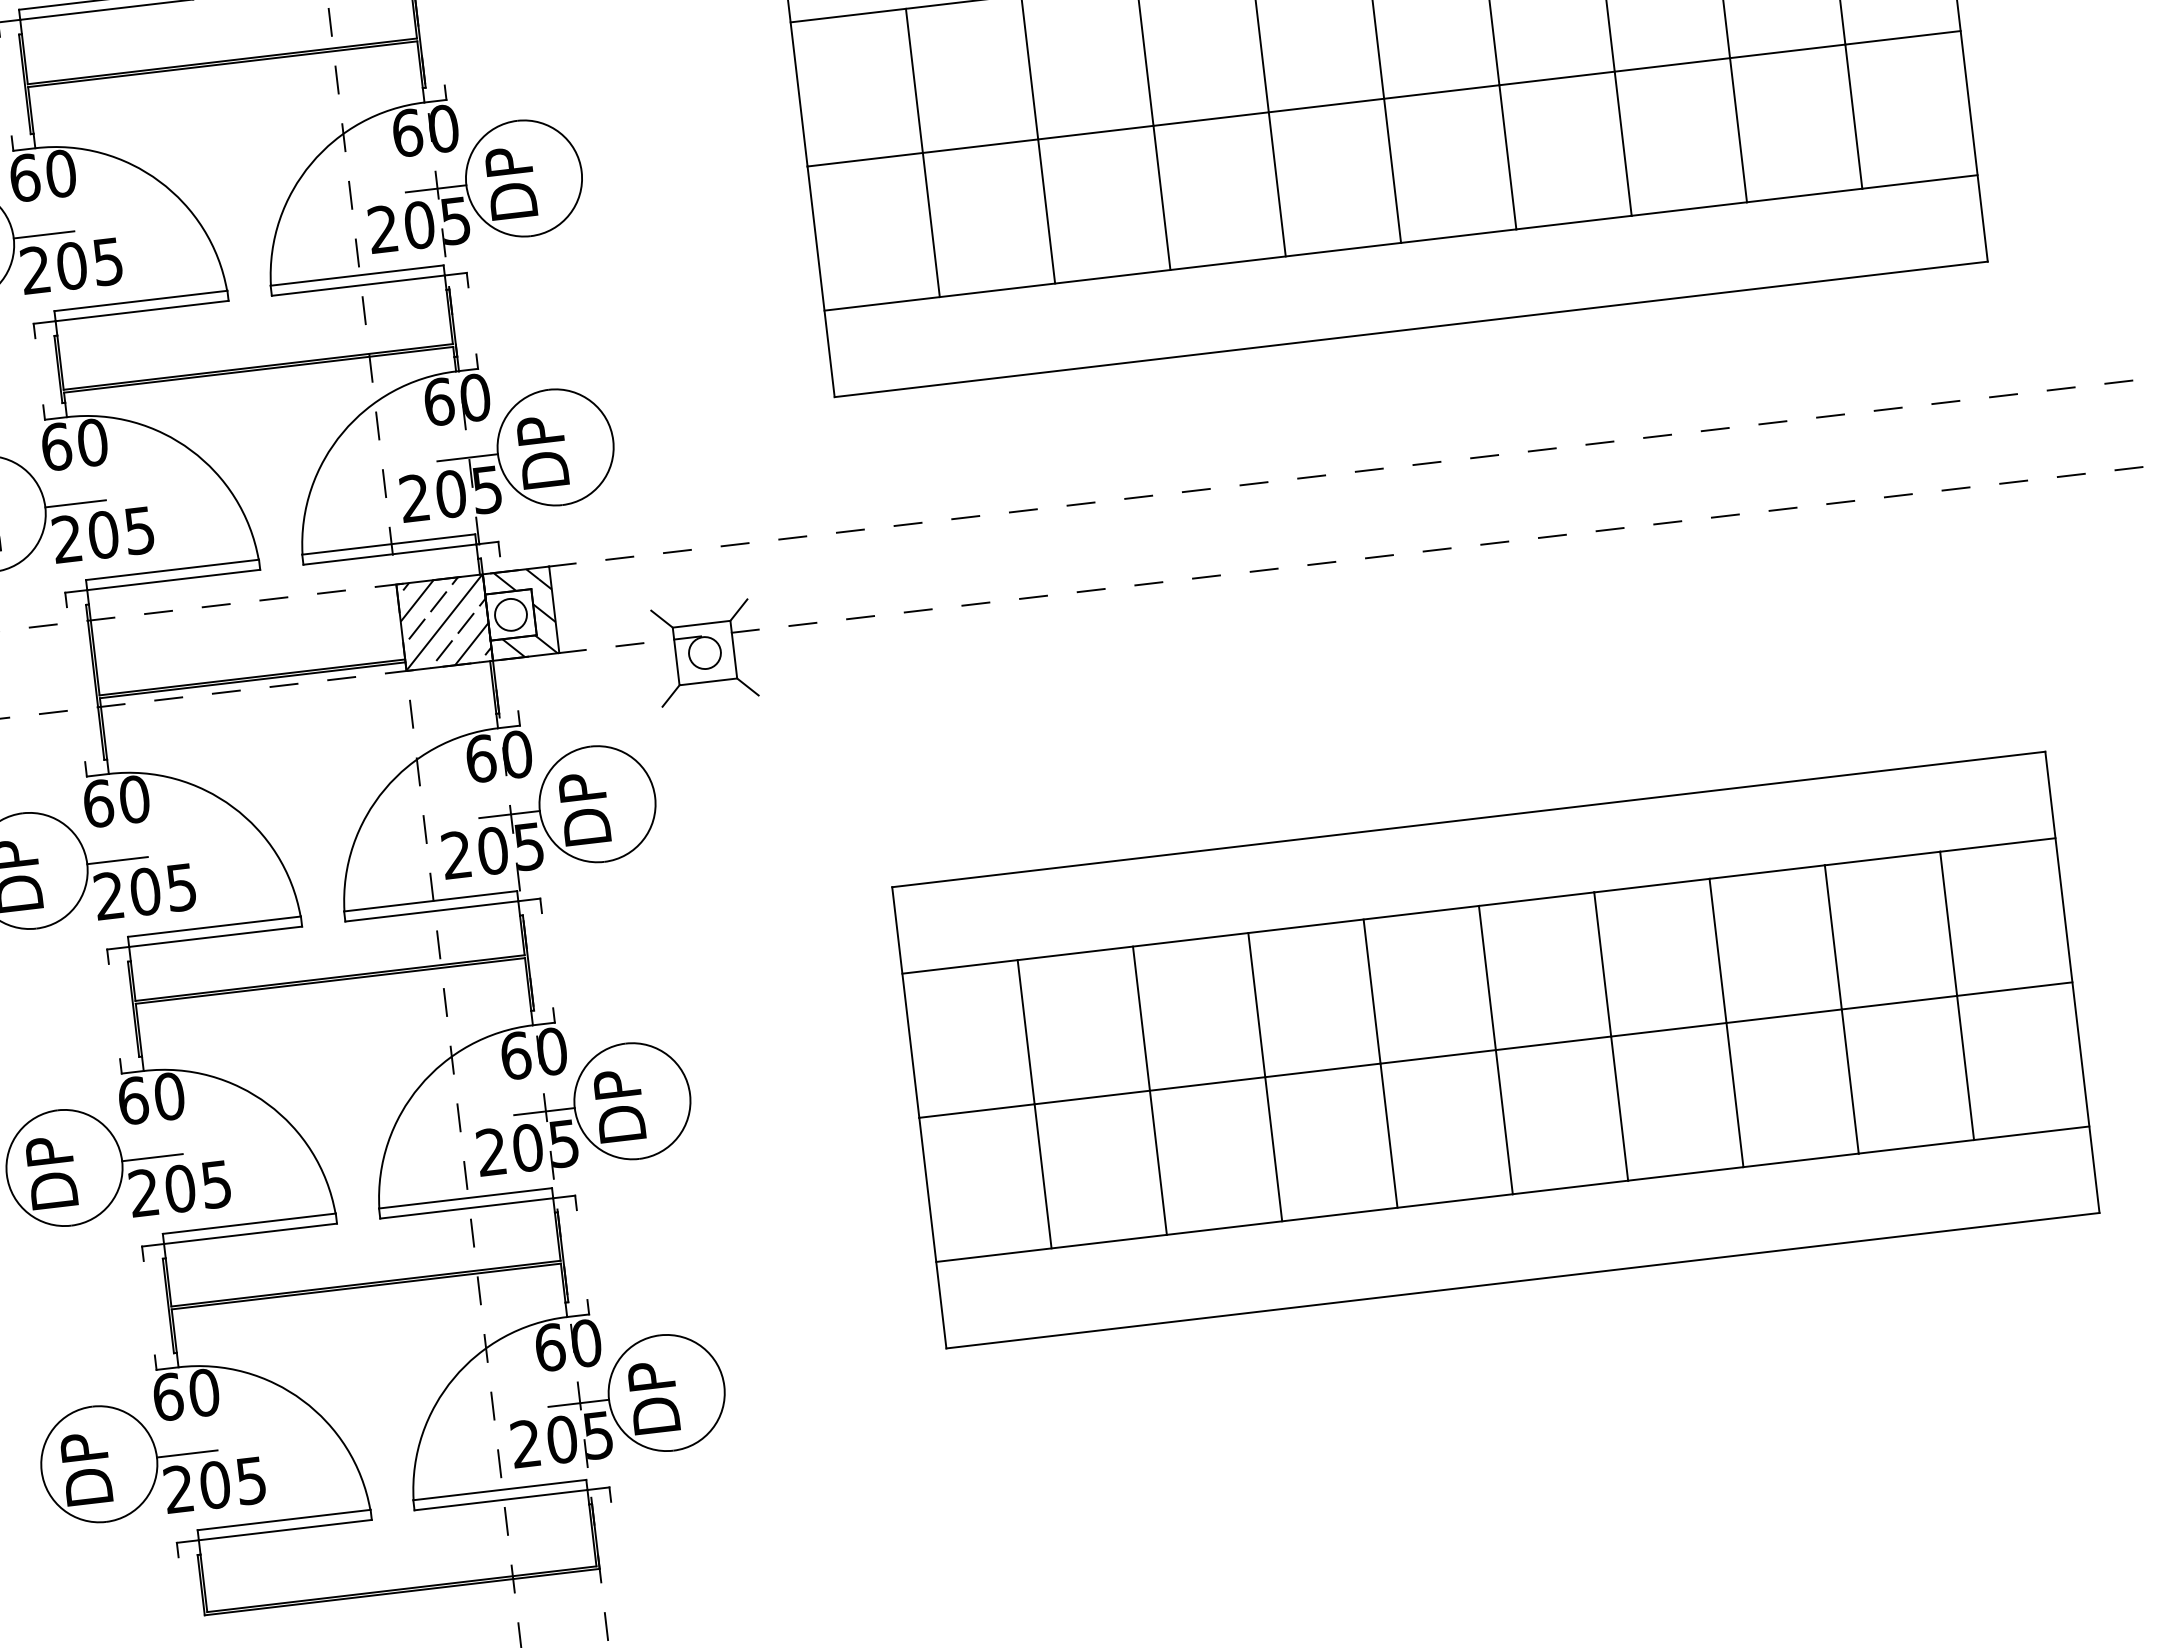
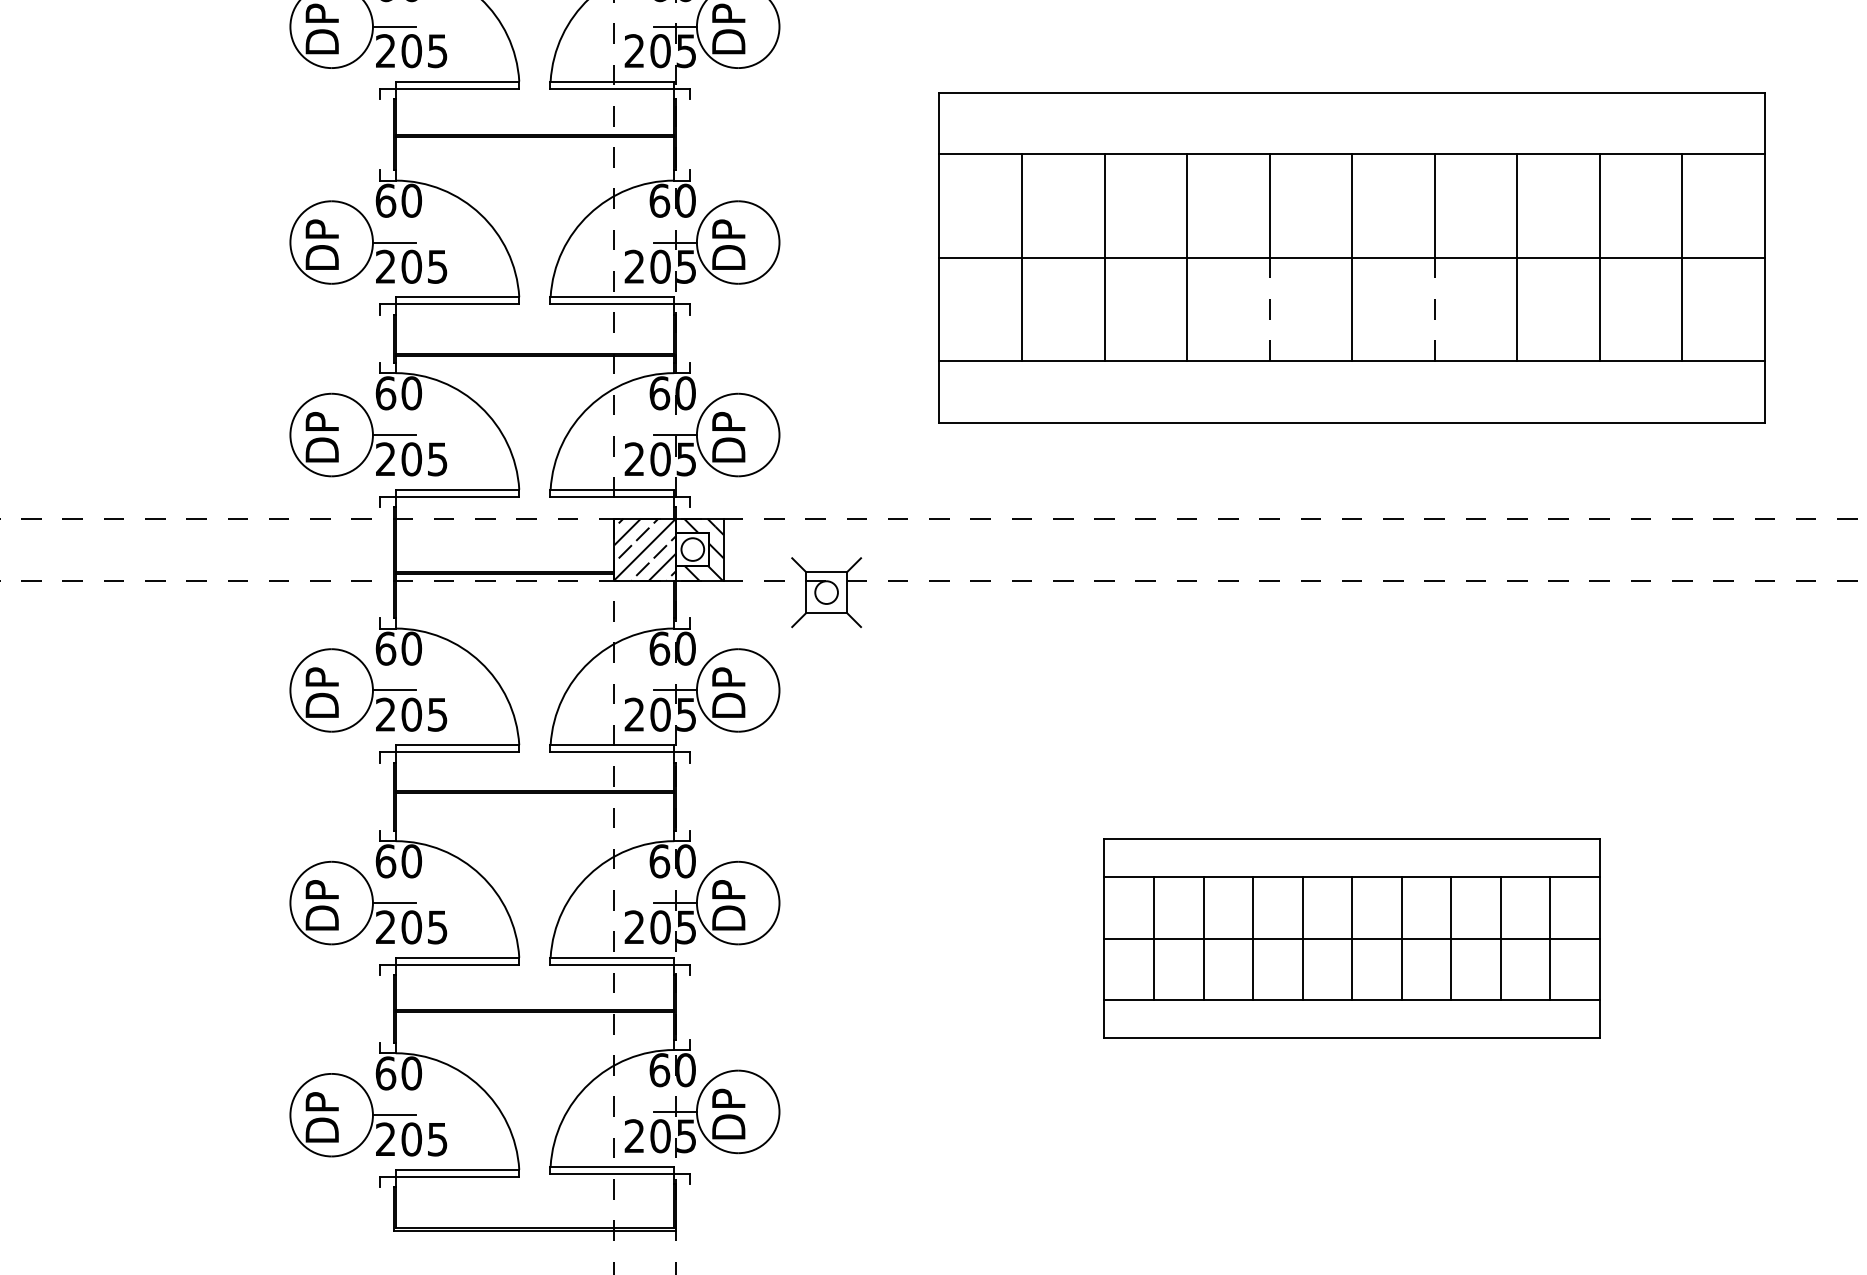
line: (1507, 157) -> (1434, 309), solid -> dashed
line: (1277, 184) -> (1269, 309), solid -> dashed
part: (1494, 1050) -> (1351, 938), size x0.6

